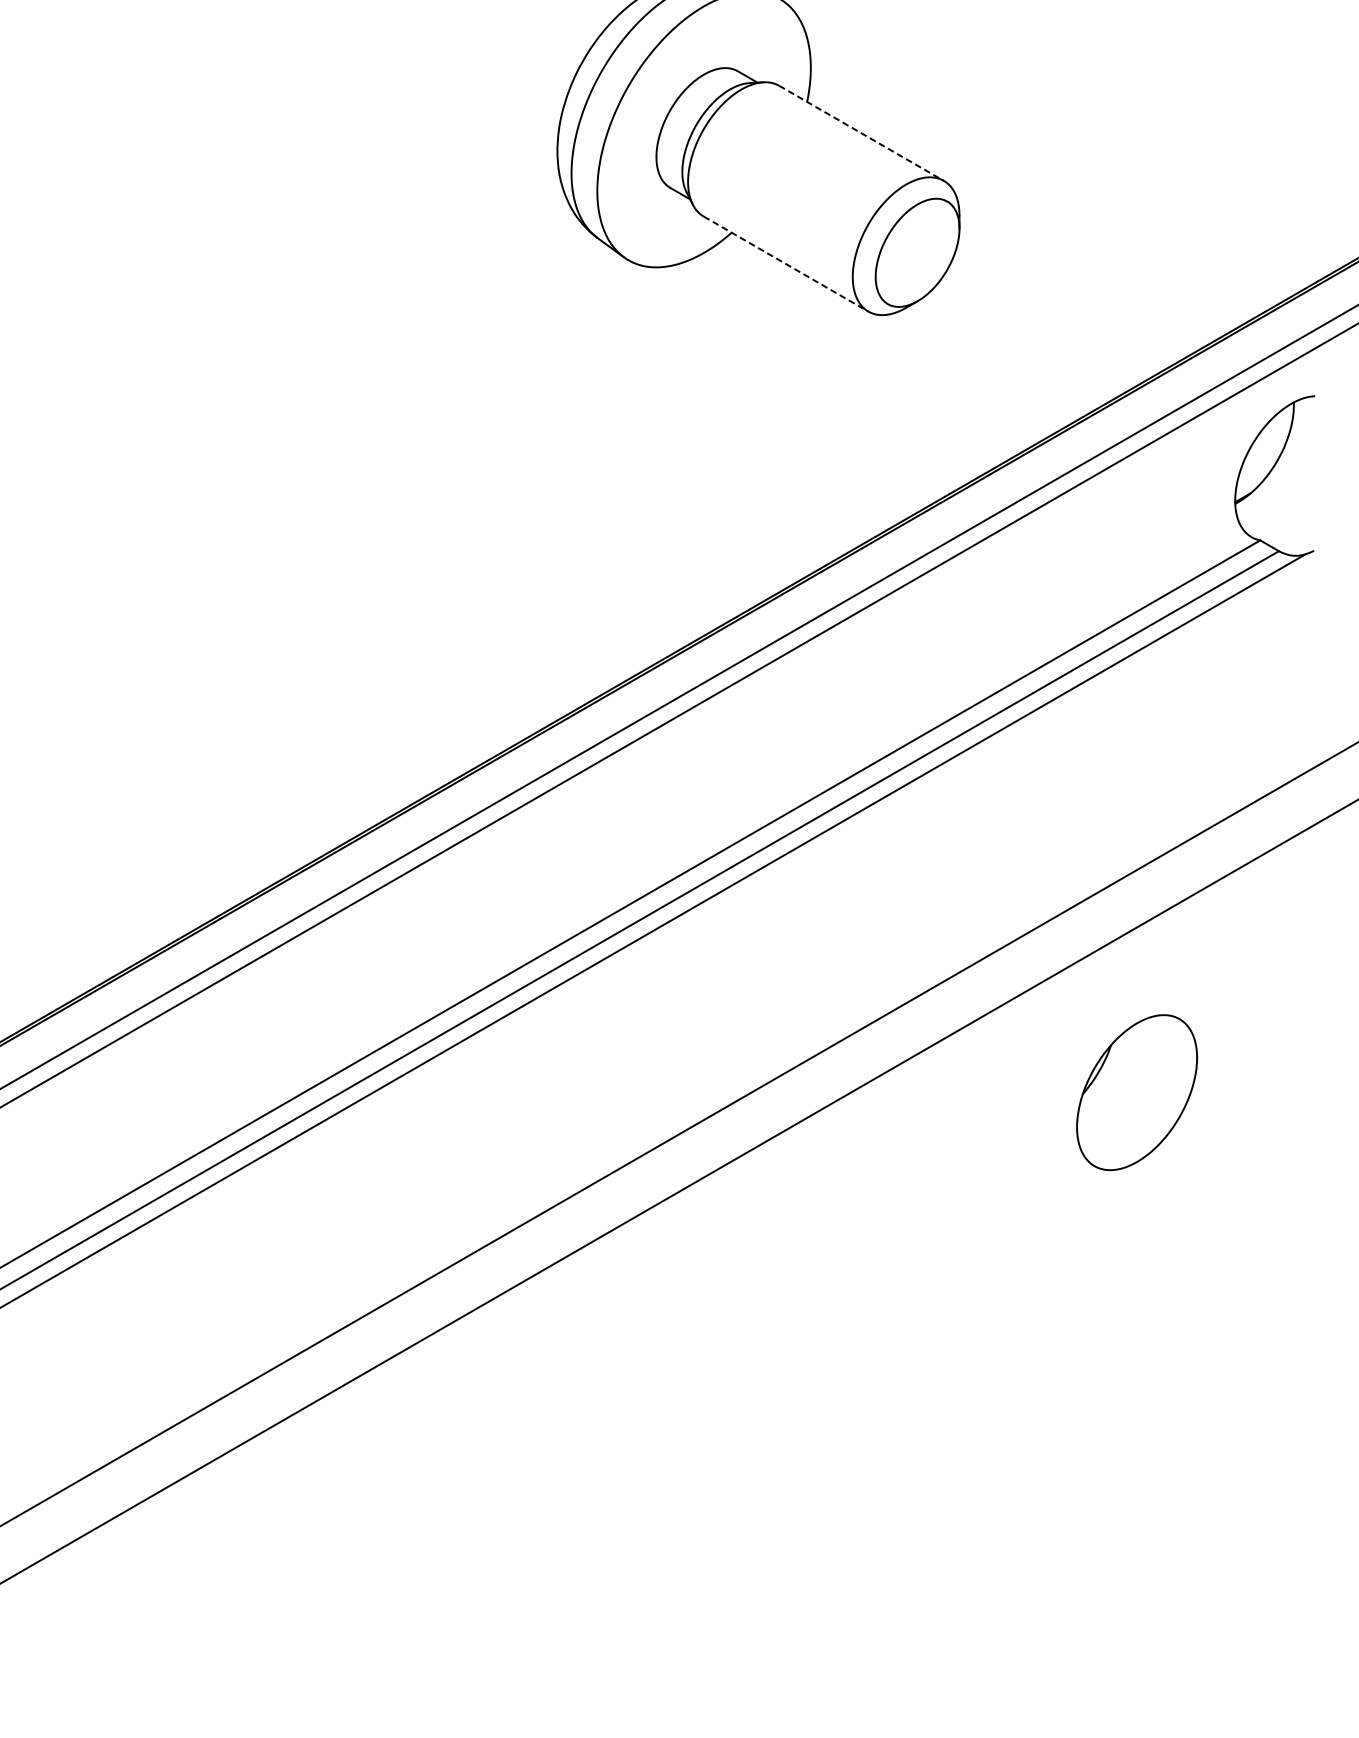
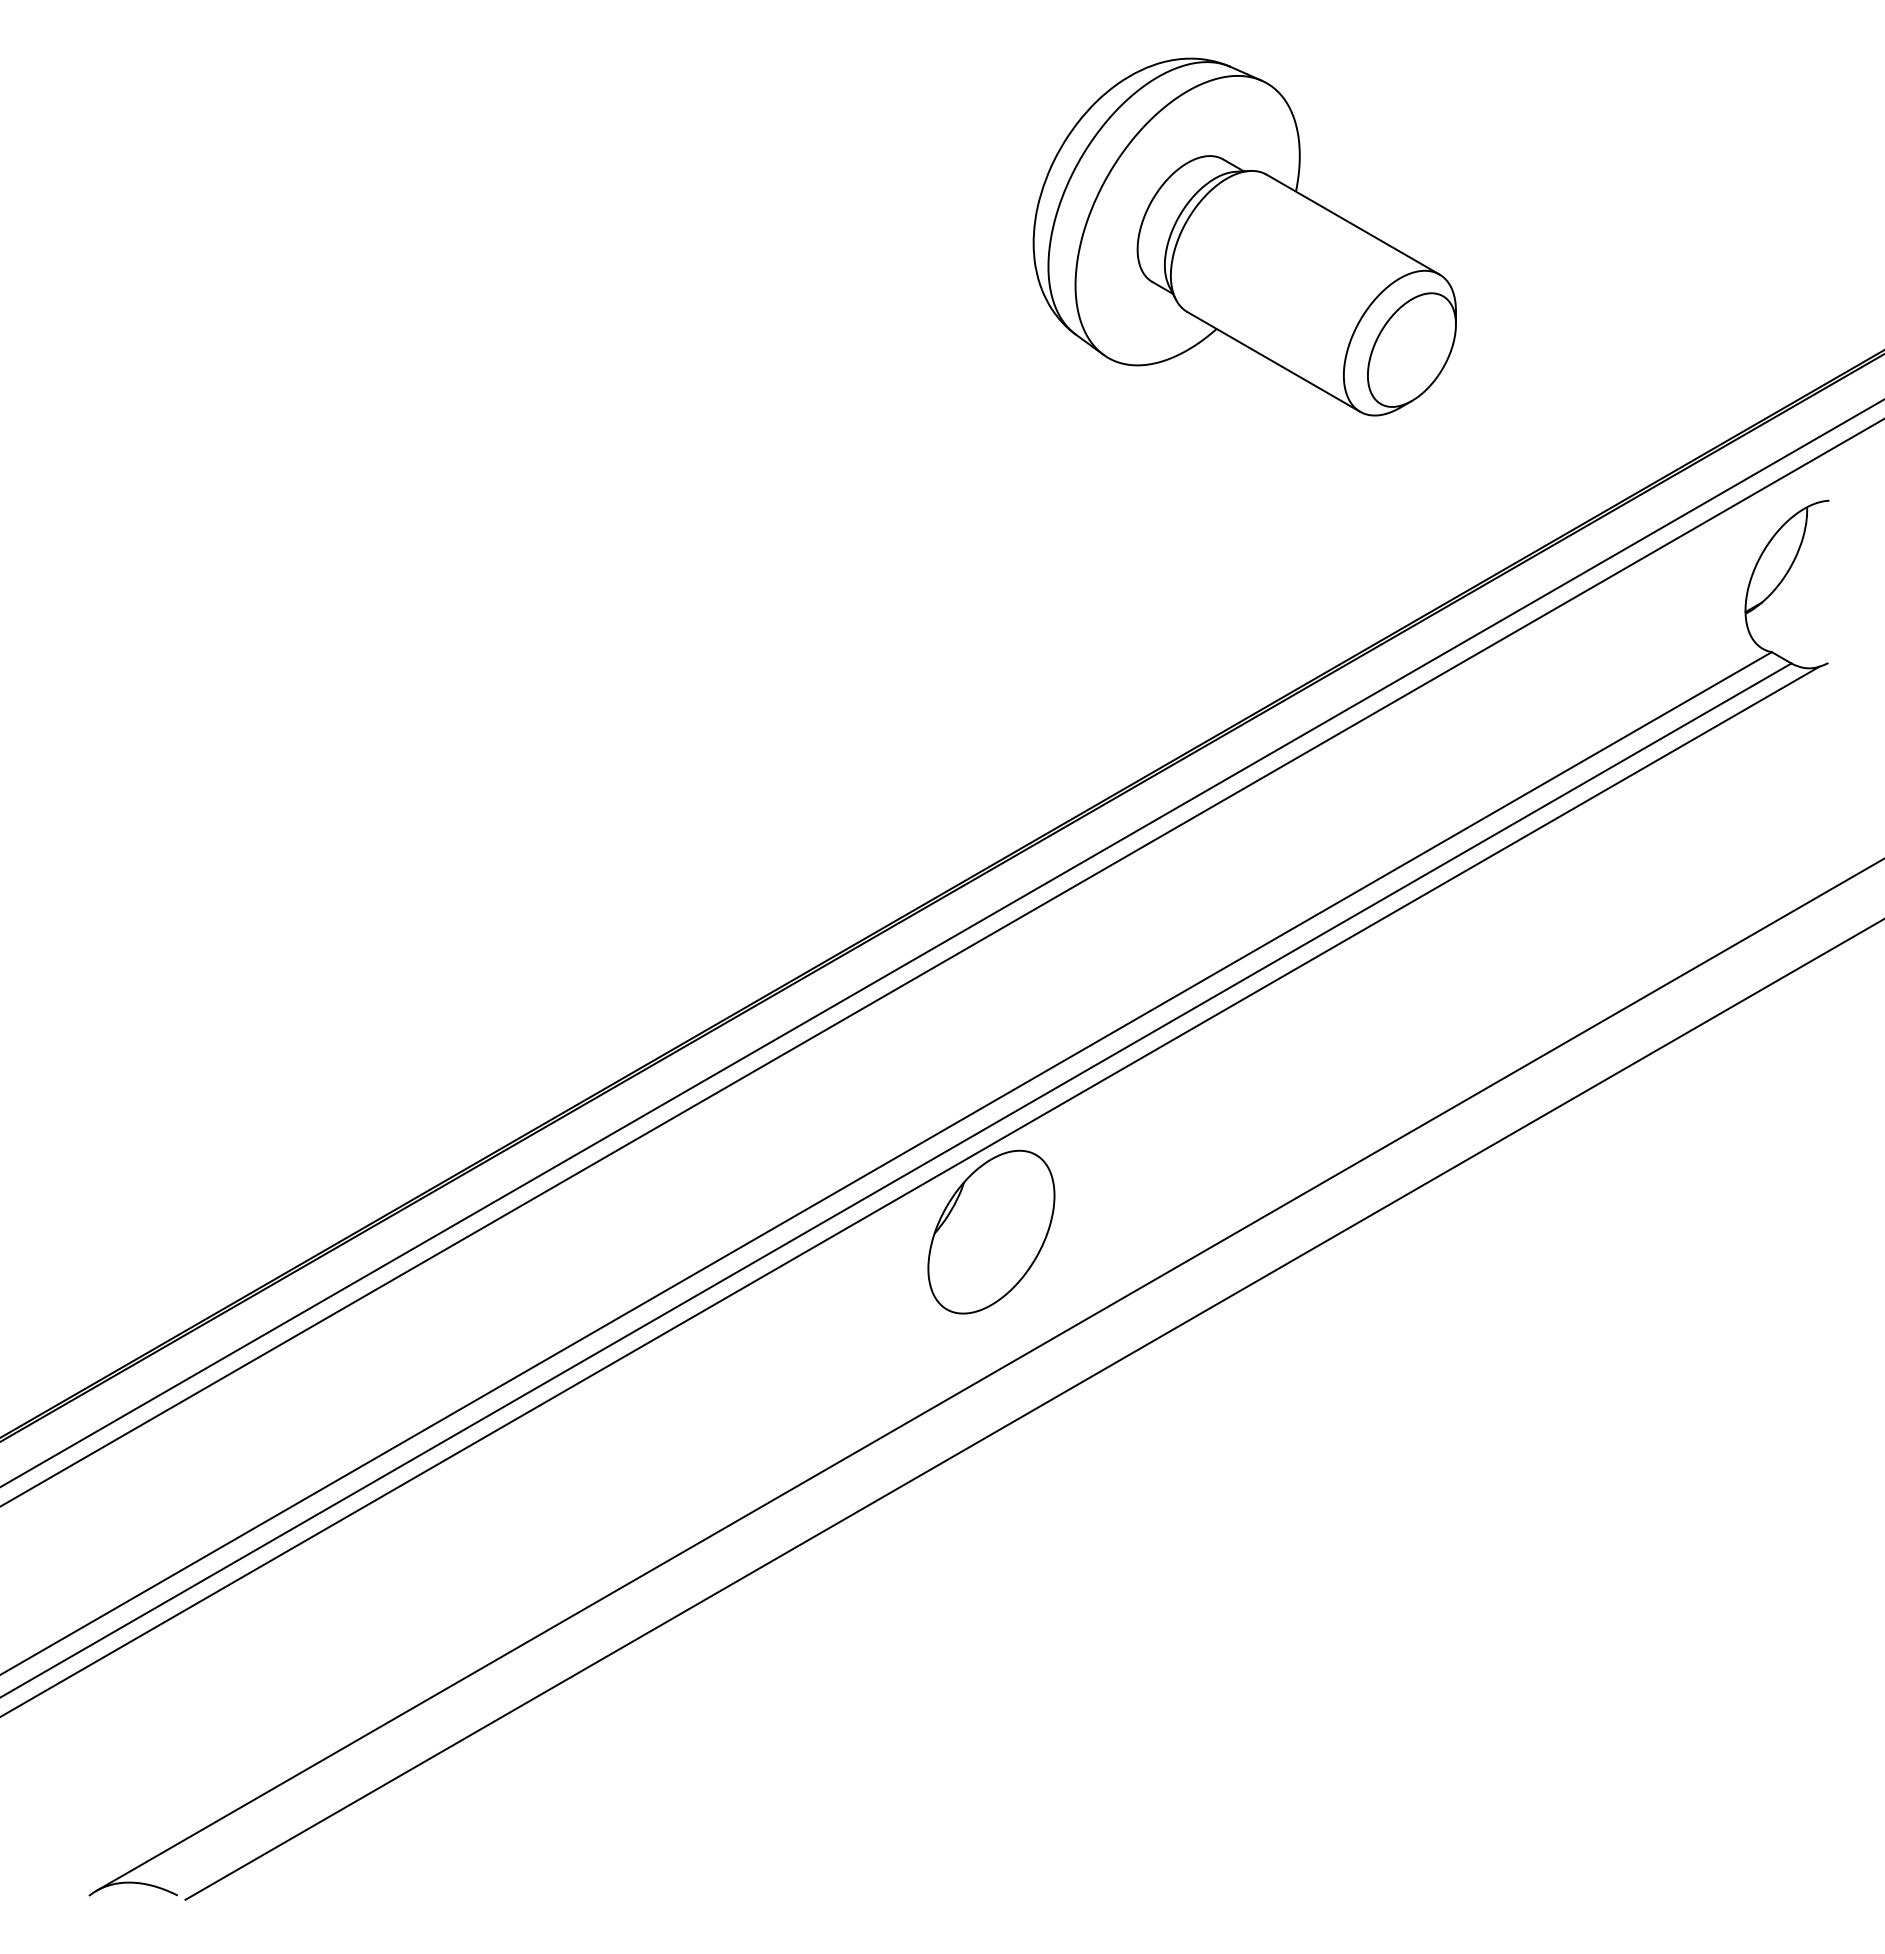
line: (861, 133) -> (1353, 224), dashed -> solid
line: (785, 263) -> (1273, 361), dashed -> solid
part: (1137, 1092) -> (991, 1231), moved

